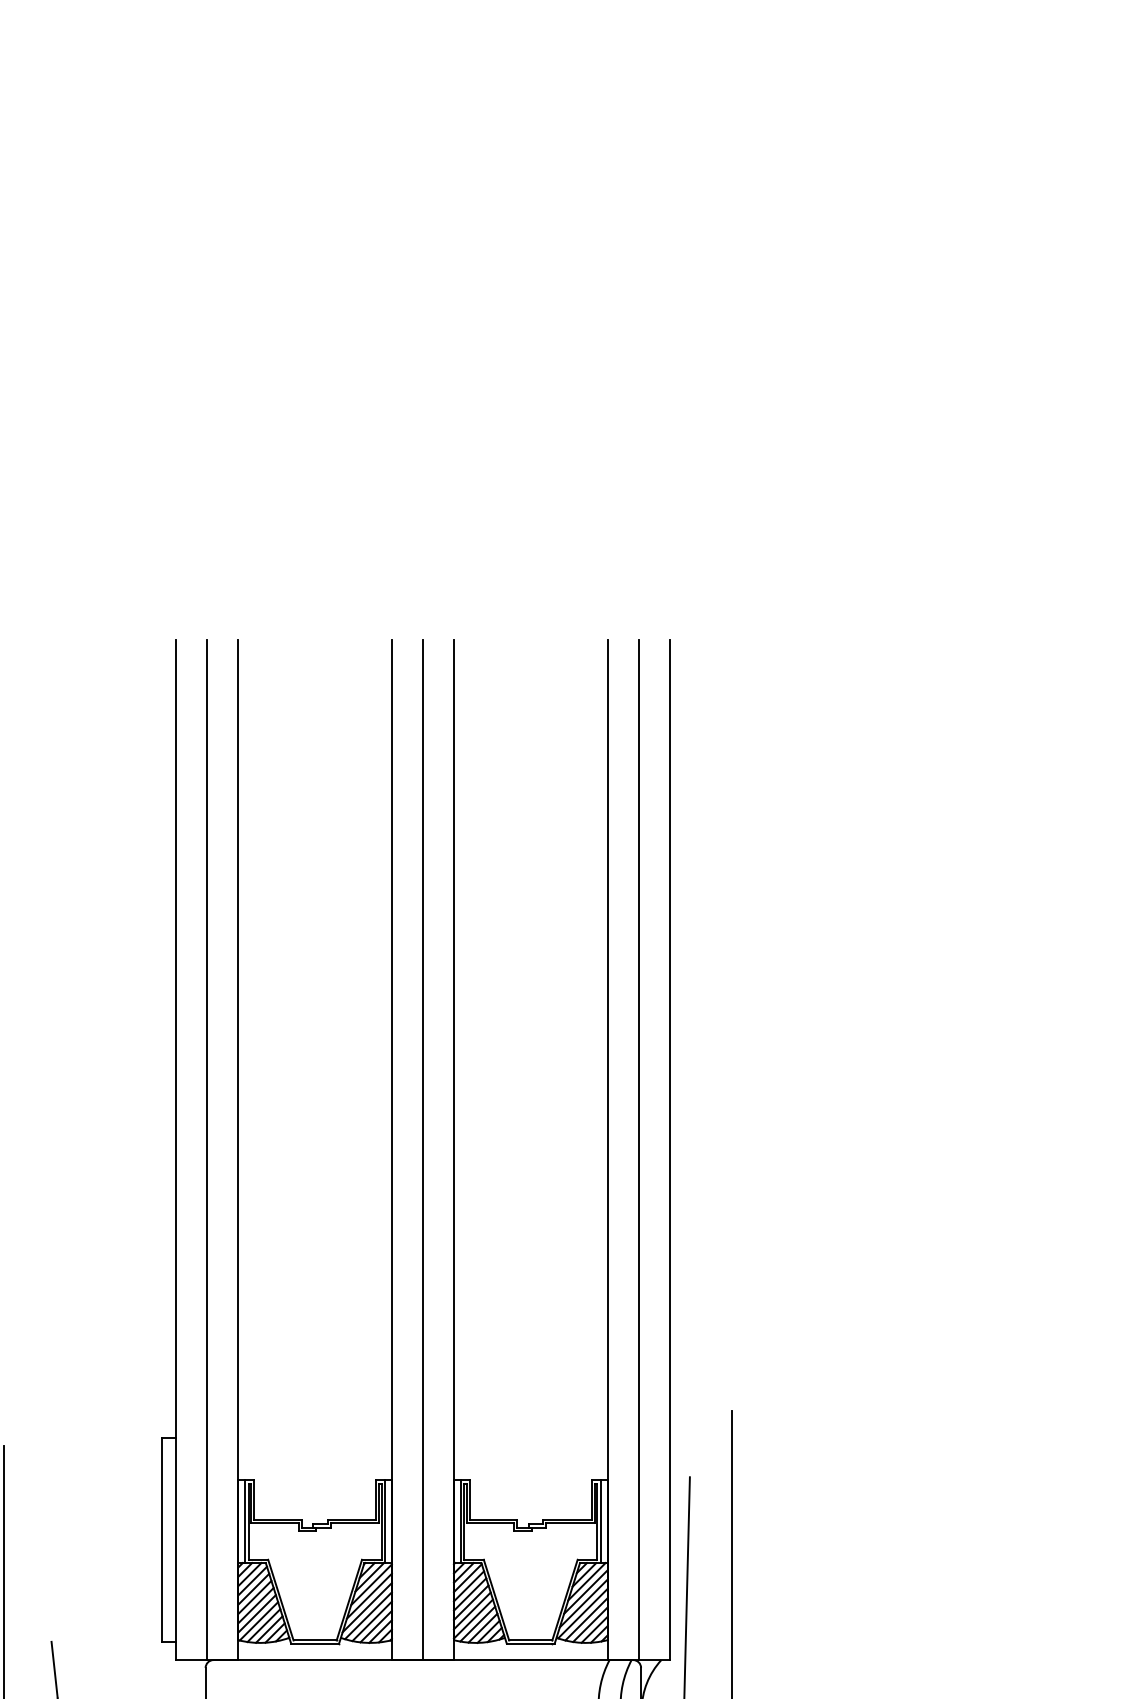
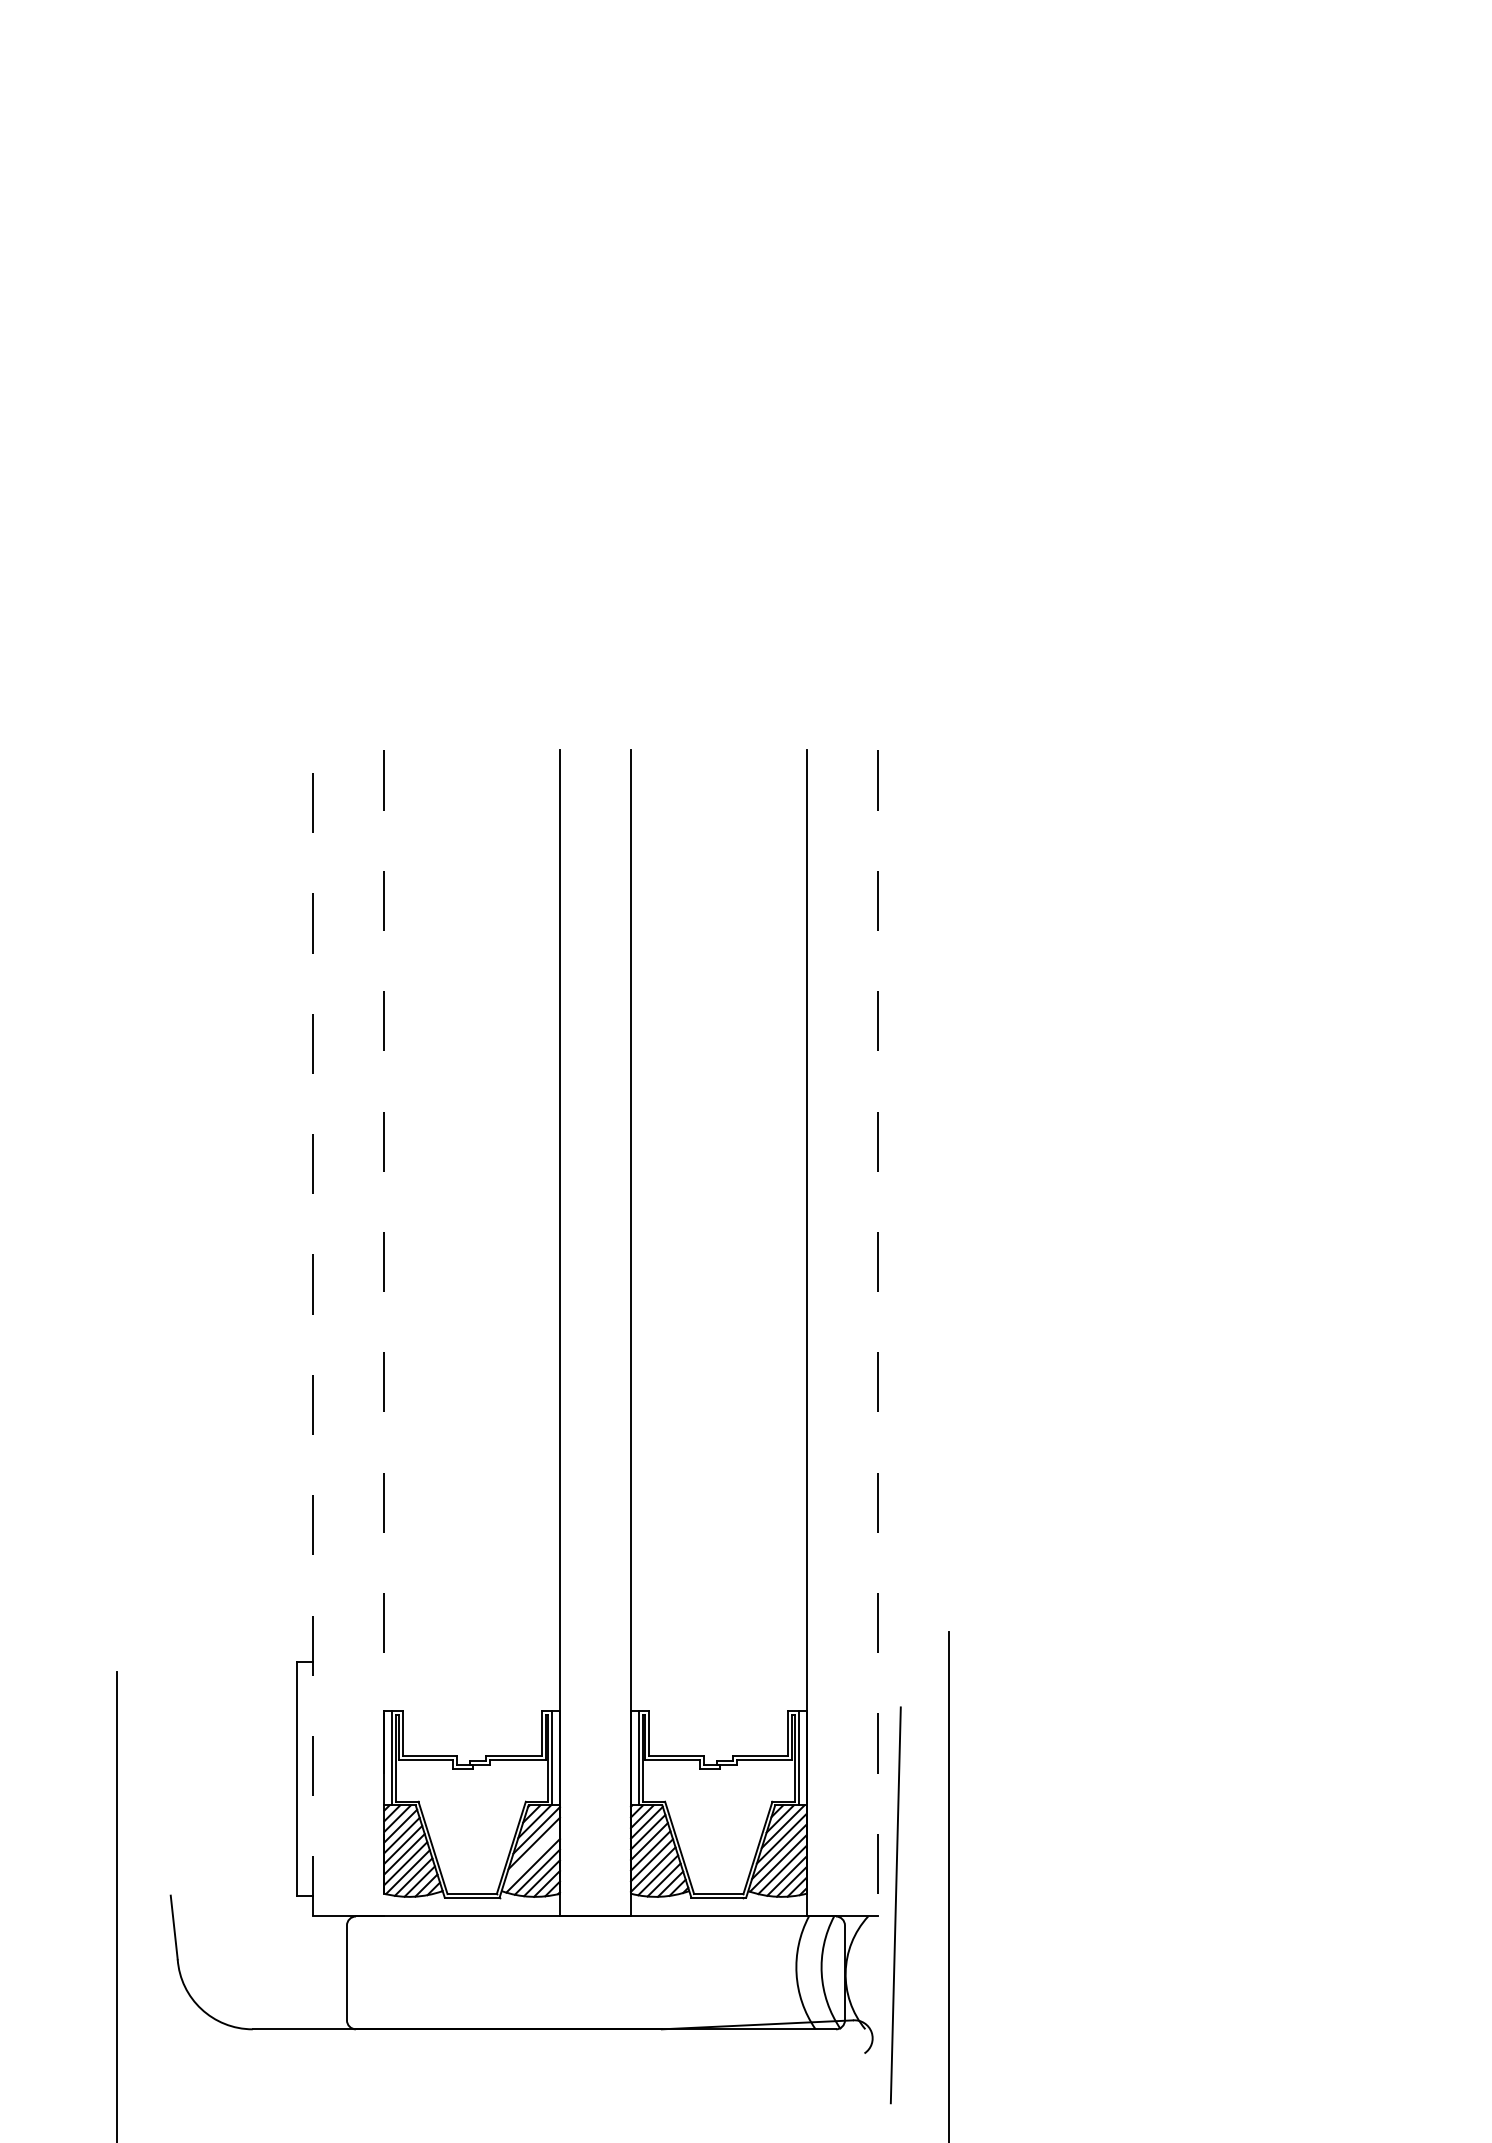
line: (176, 1149) -> (313, 1332), solid -> dashed
line: (206, 1150) -> (348, 1333), removed
line: (238, 1150) -> (384, 1333), solid -> dashed
line: (422, 1150) -> (595, 1333), removed
line: (638, 1150) -> (842, 1333), removed
line: (669, 1150) -> (877, 1333), solid -> dashed
line: (366, 1607) -> (531, 1856), removed

